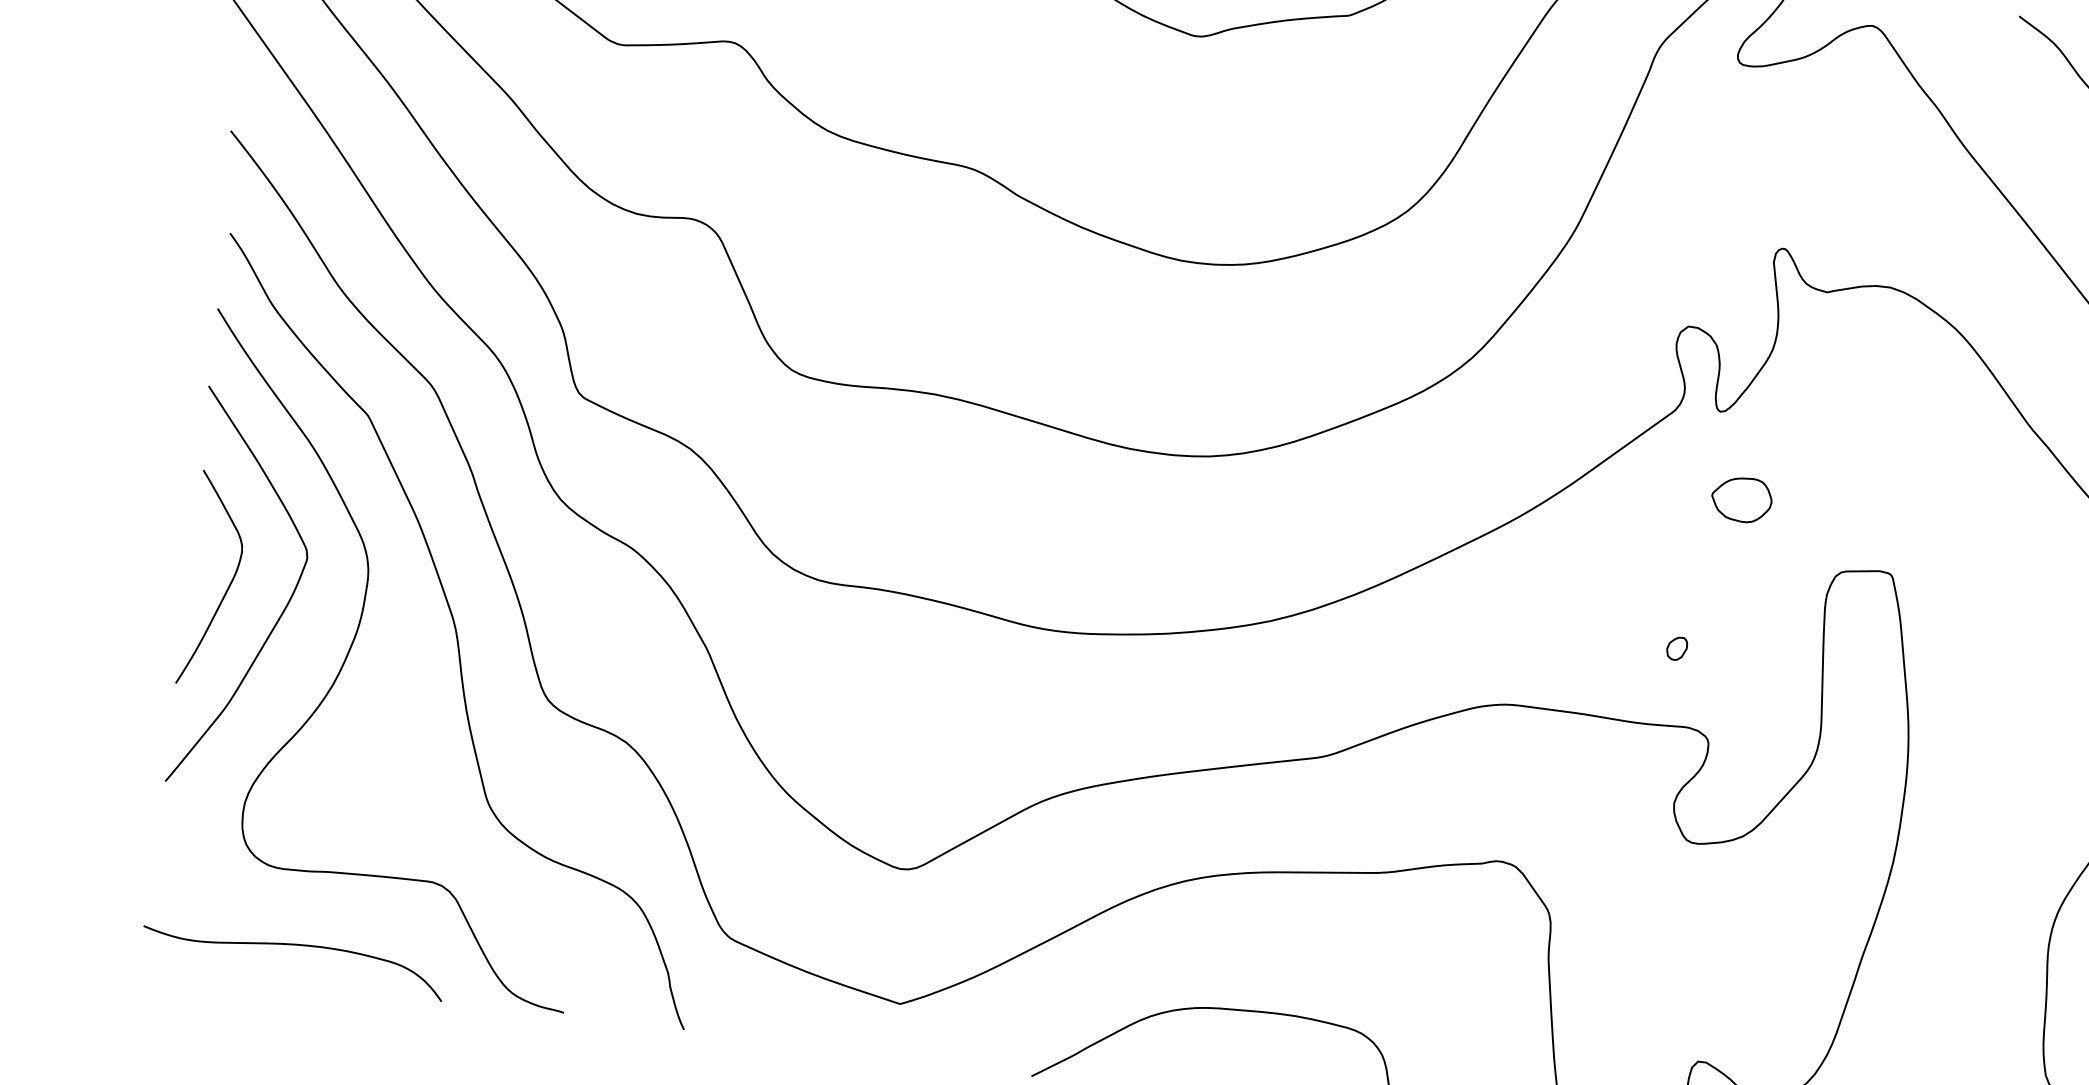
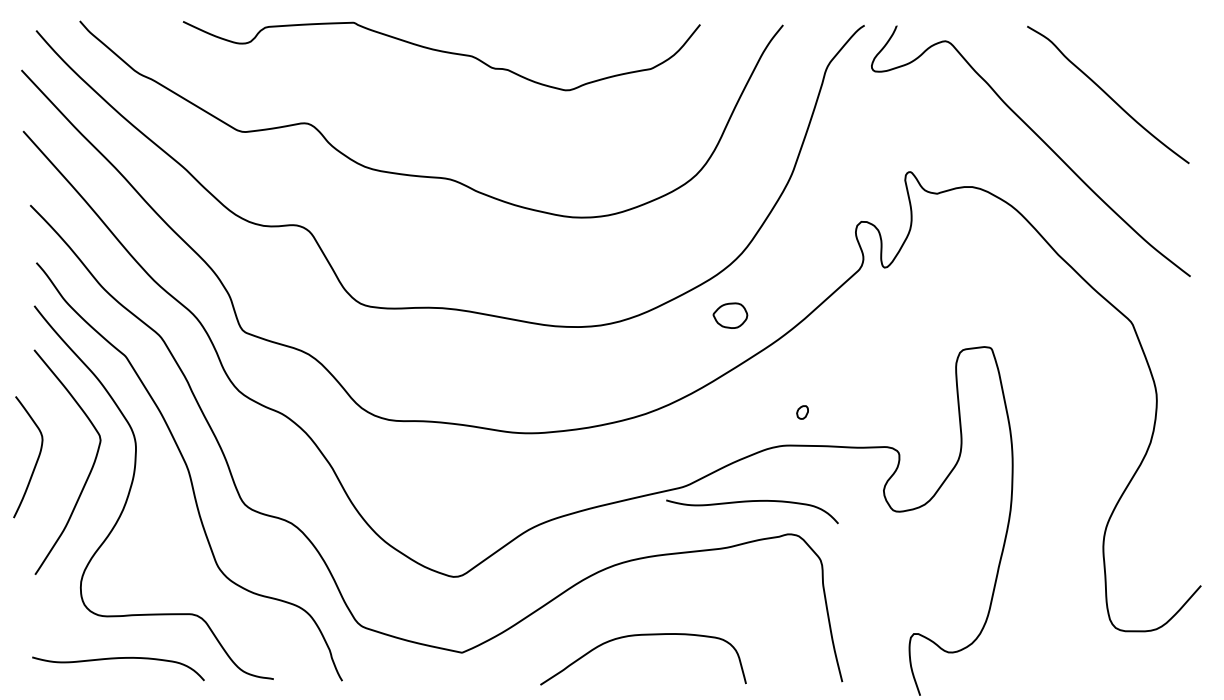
part: (1741, 499) -> (730, 315), moved
curve: (227, 586) -> (36, 460), moved
part: (1676, 648) -> (802, 412), moved
curve: (1437, 797) -> (750, 502), added

